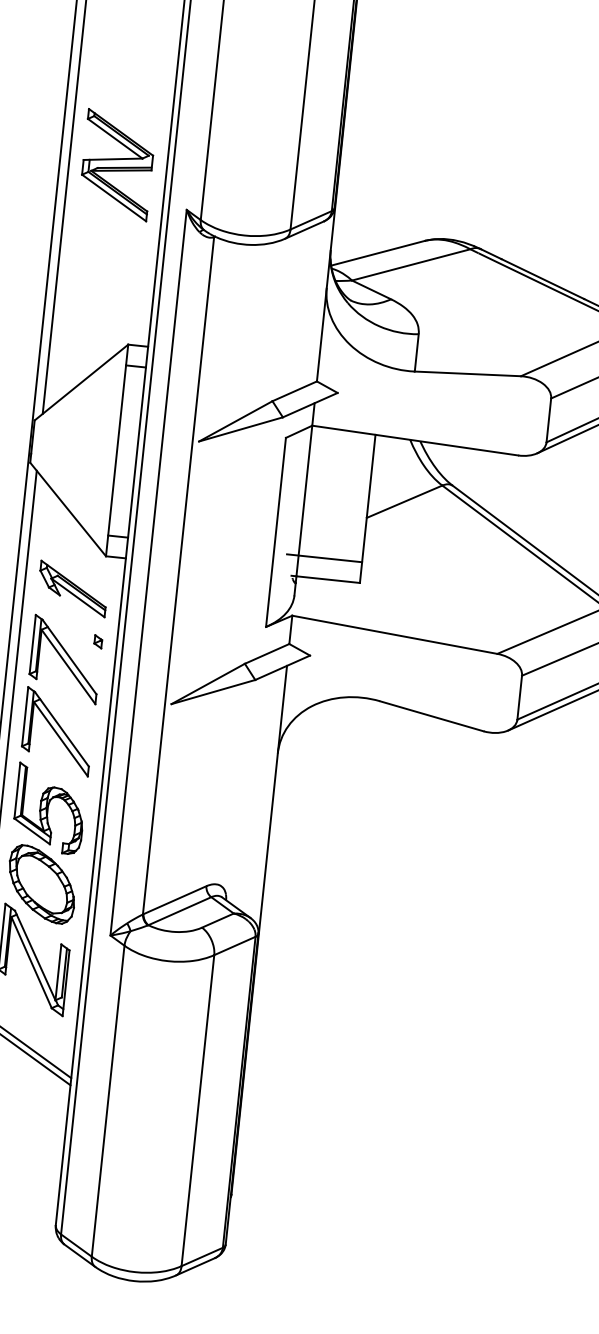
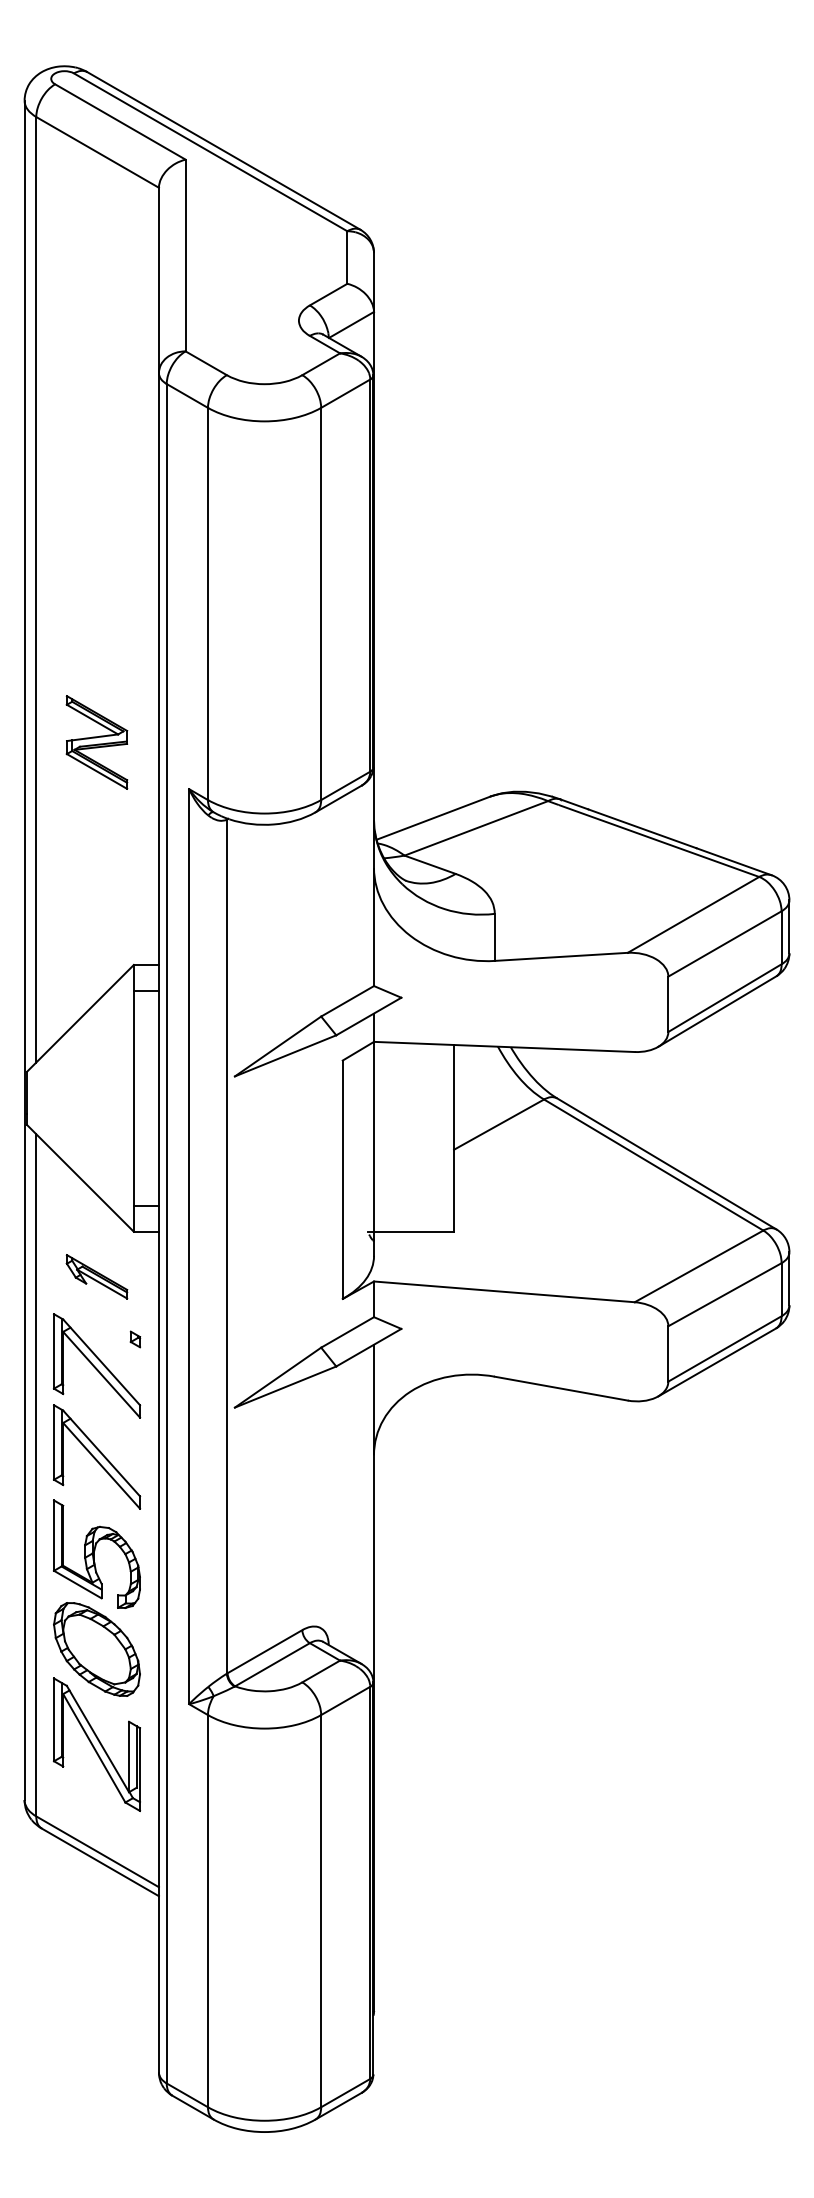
part: (117, 165) -> (96, 742), size x0.7
line: (324, 558) -> (406, 1205), removed
part: (72, 588) -> (96, 1276), size x0.7

